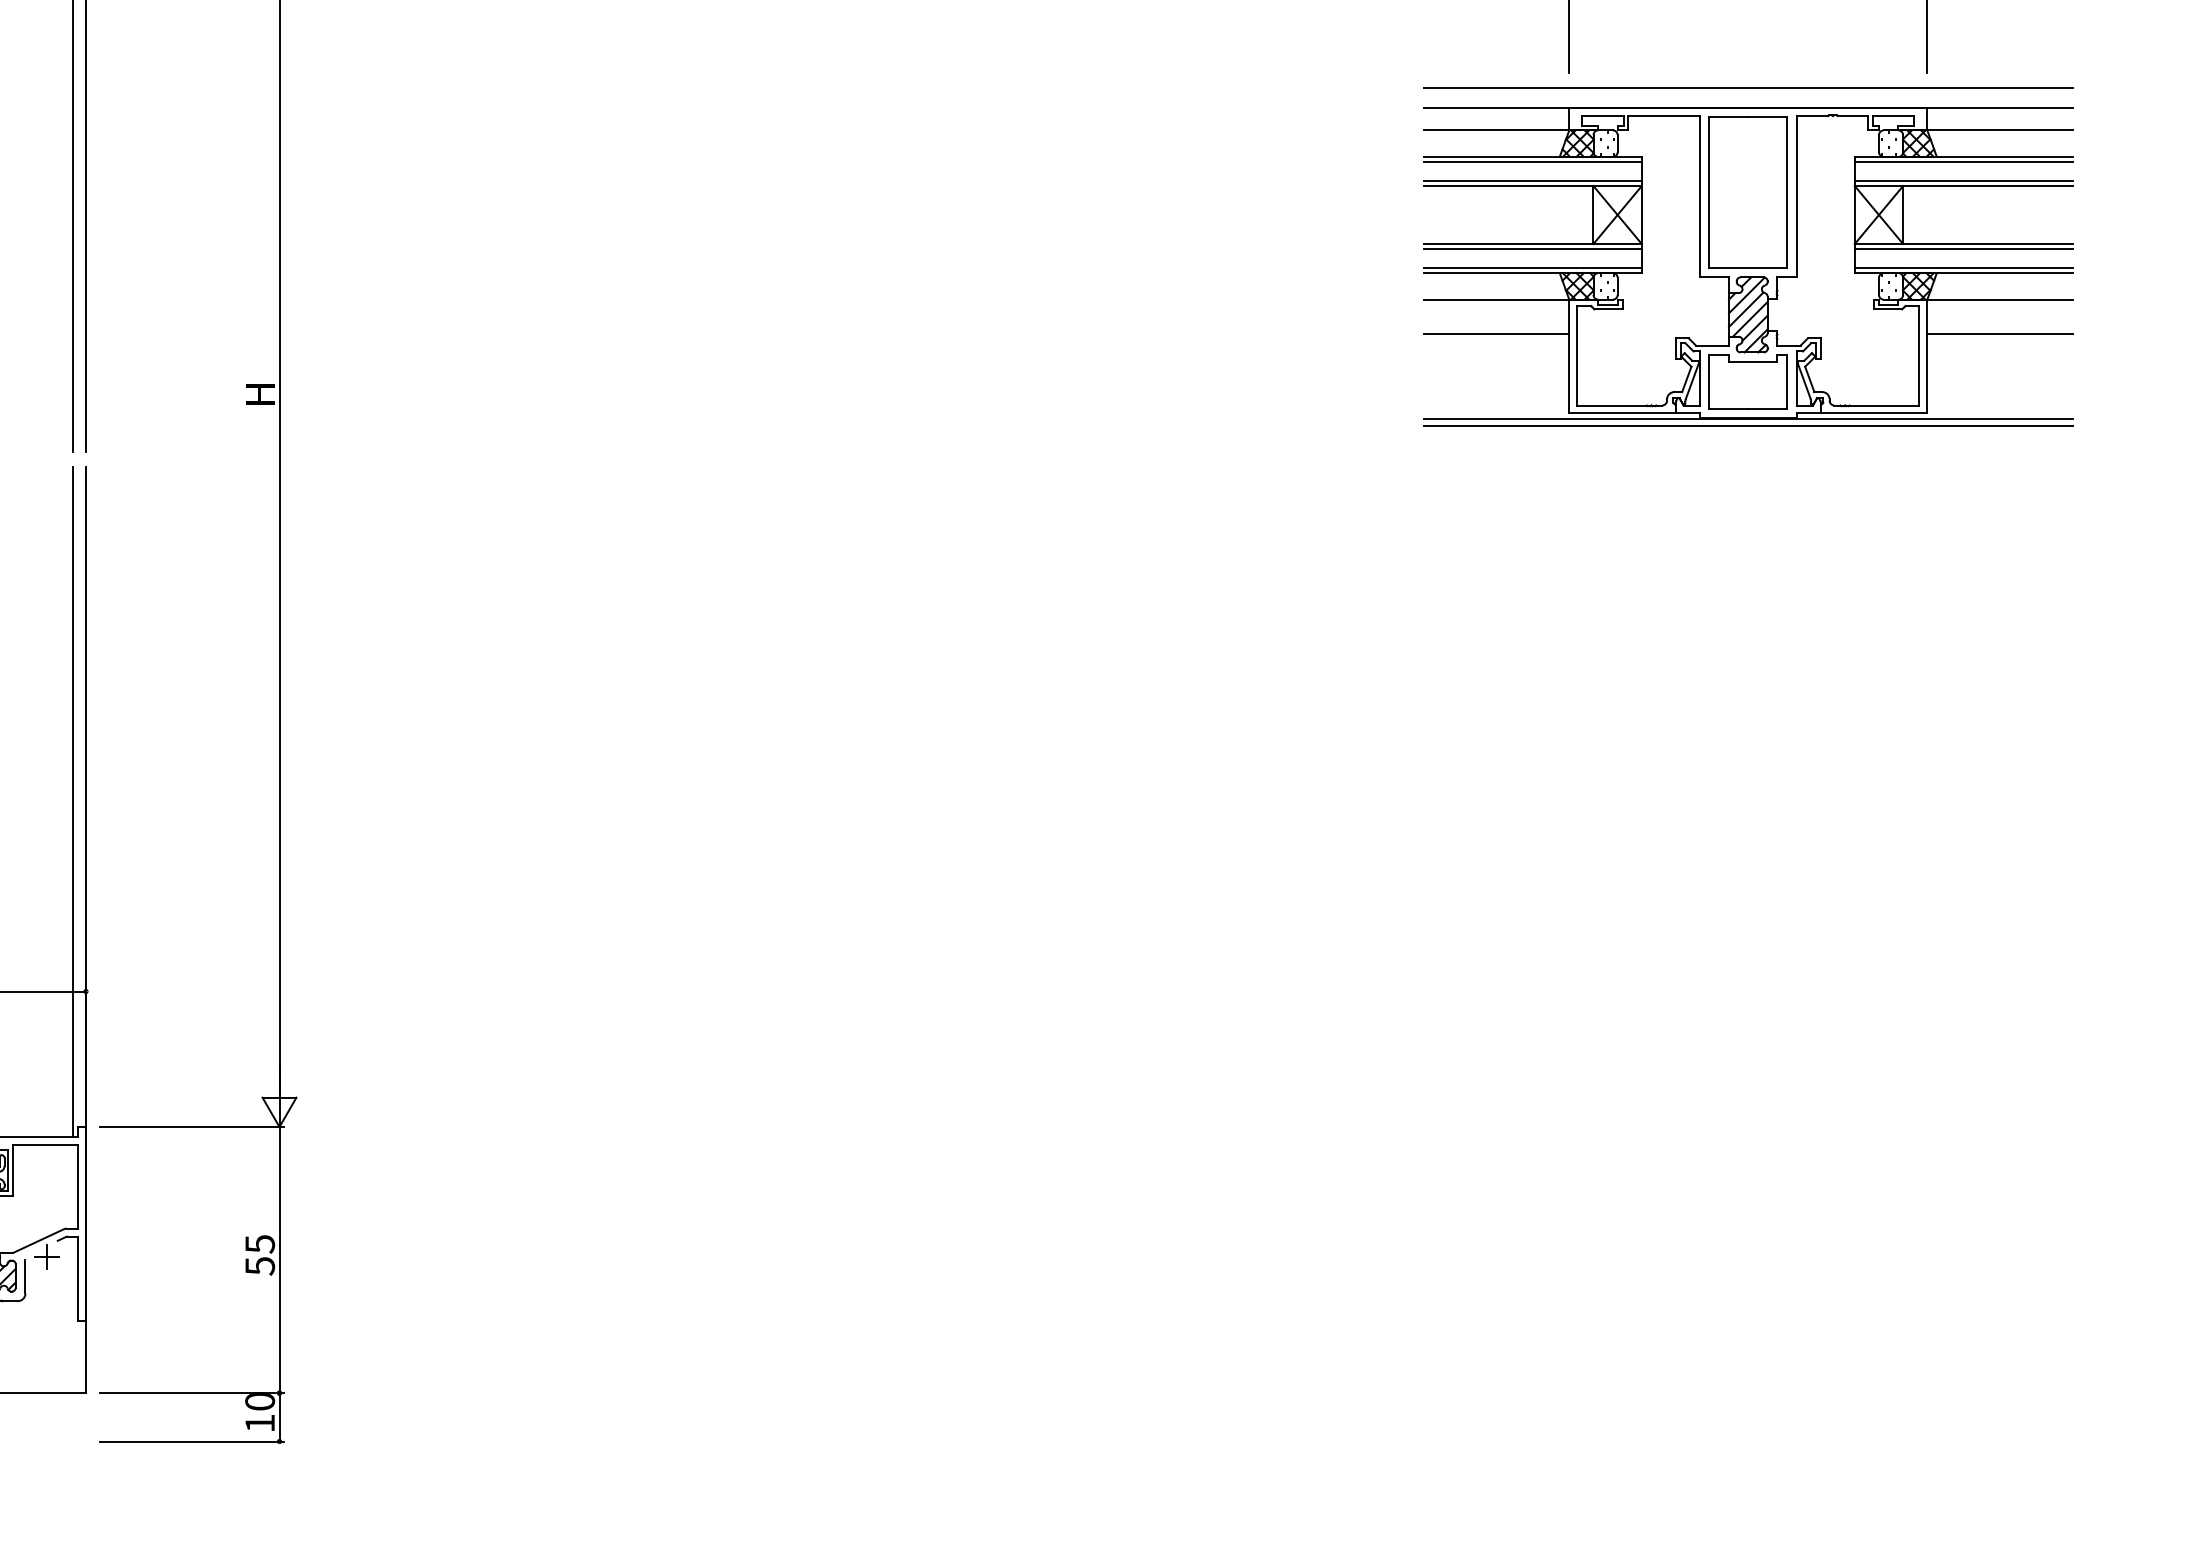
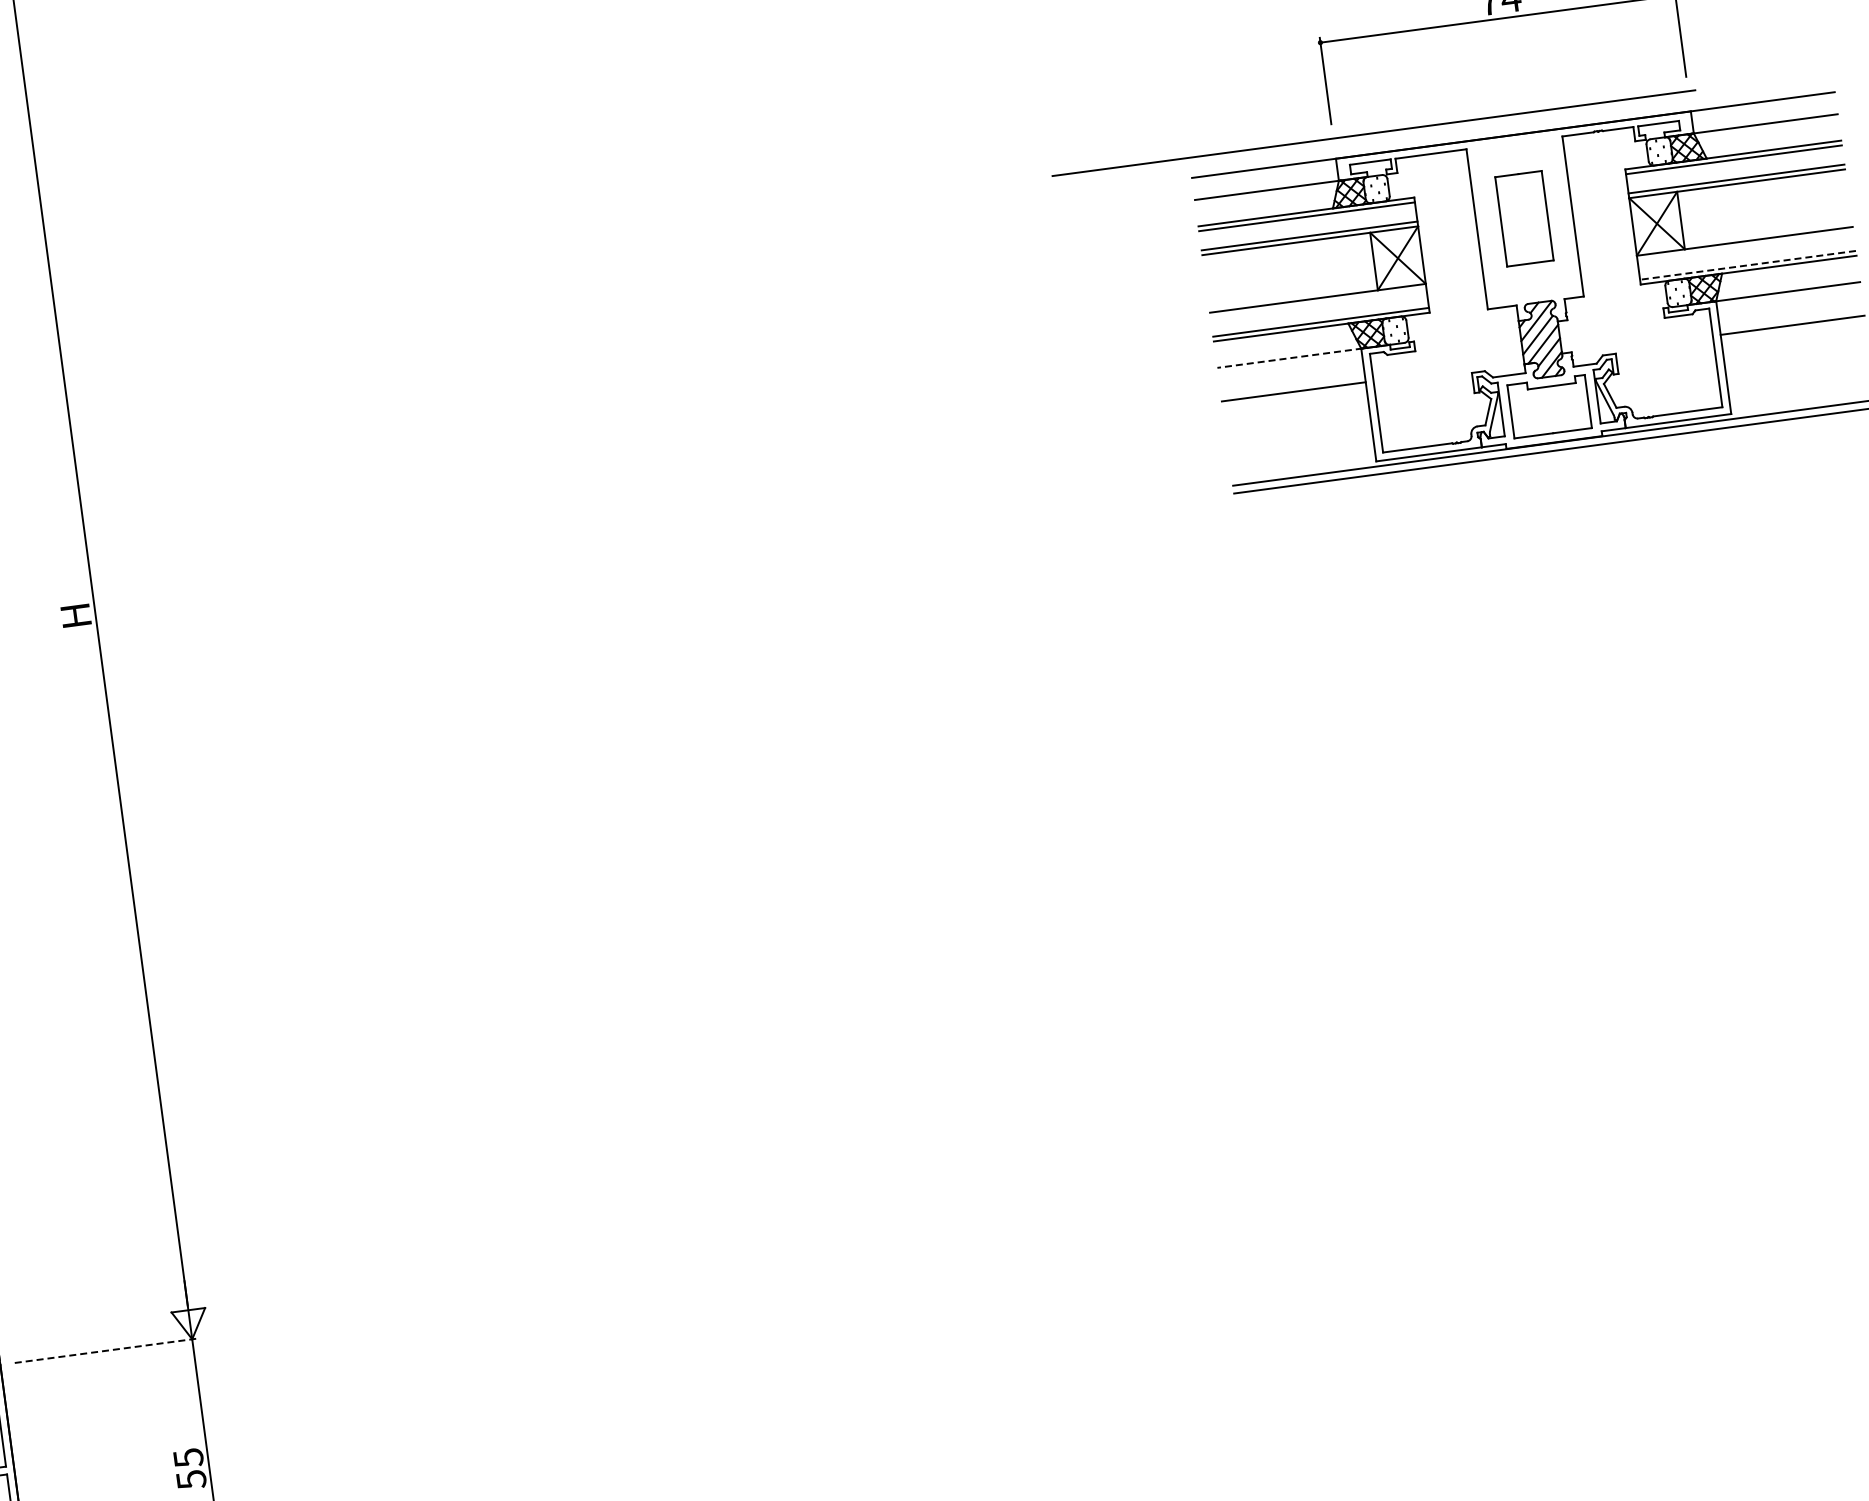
line: (1748, 87) -> (1374, 132), moved
part: (1747, 192) -> (1523, 218), size x0.6
line: (1532, 248) -> (1318, 302), removed
line: (1963, 248) -> (1745, 245), removed
line: (1963, 268) -> (1747, 265), solid -> dashed
line: (1496, 299) -> (1289, 358), solid -> dashed
line: (192, 1127) -> (106, 1351), solid -> dashed

